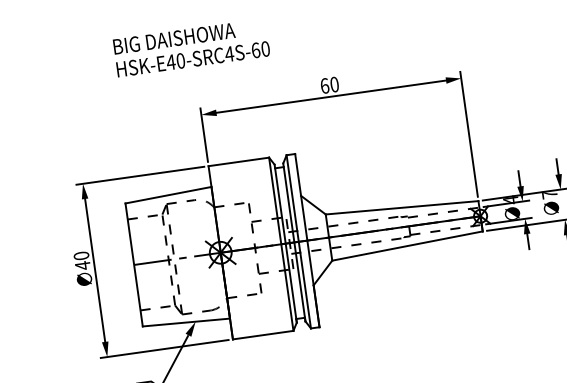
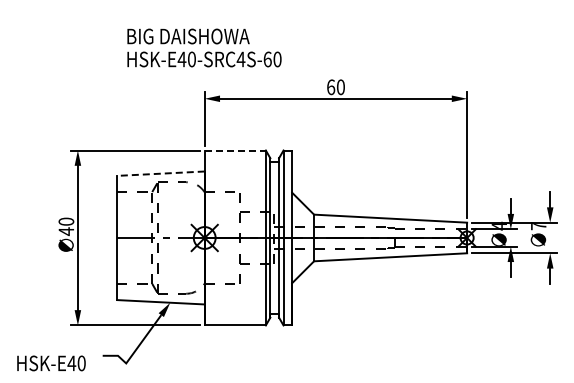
text: (191, 47) -> (204, 47), moved
line: (239, 161) -> (235, 150), solid -> dashed
line: (168, 194) -> (161, 173), solid -> dashed

